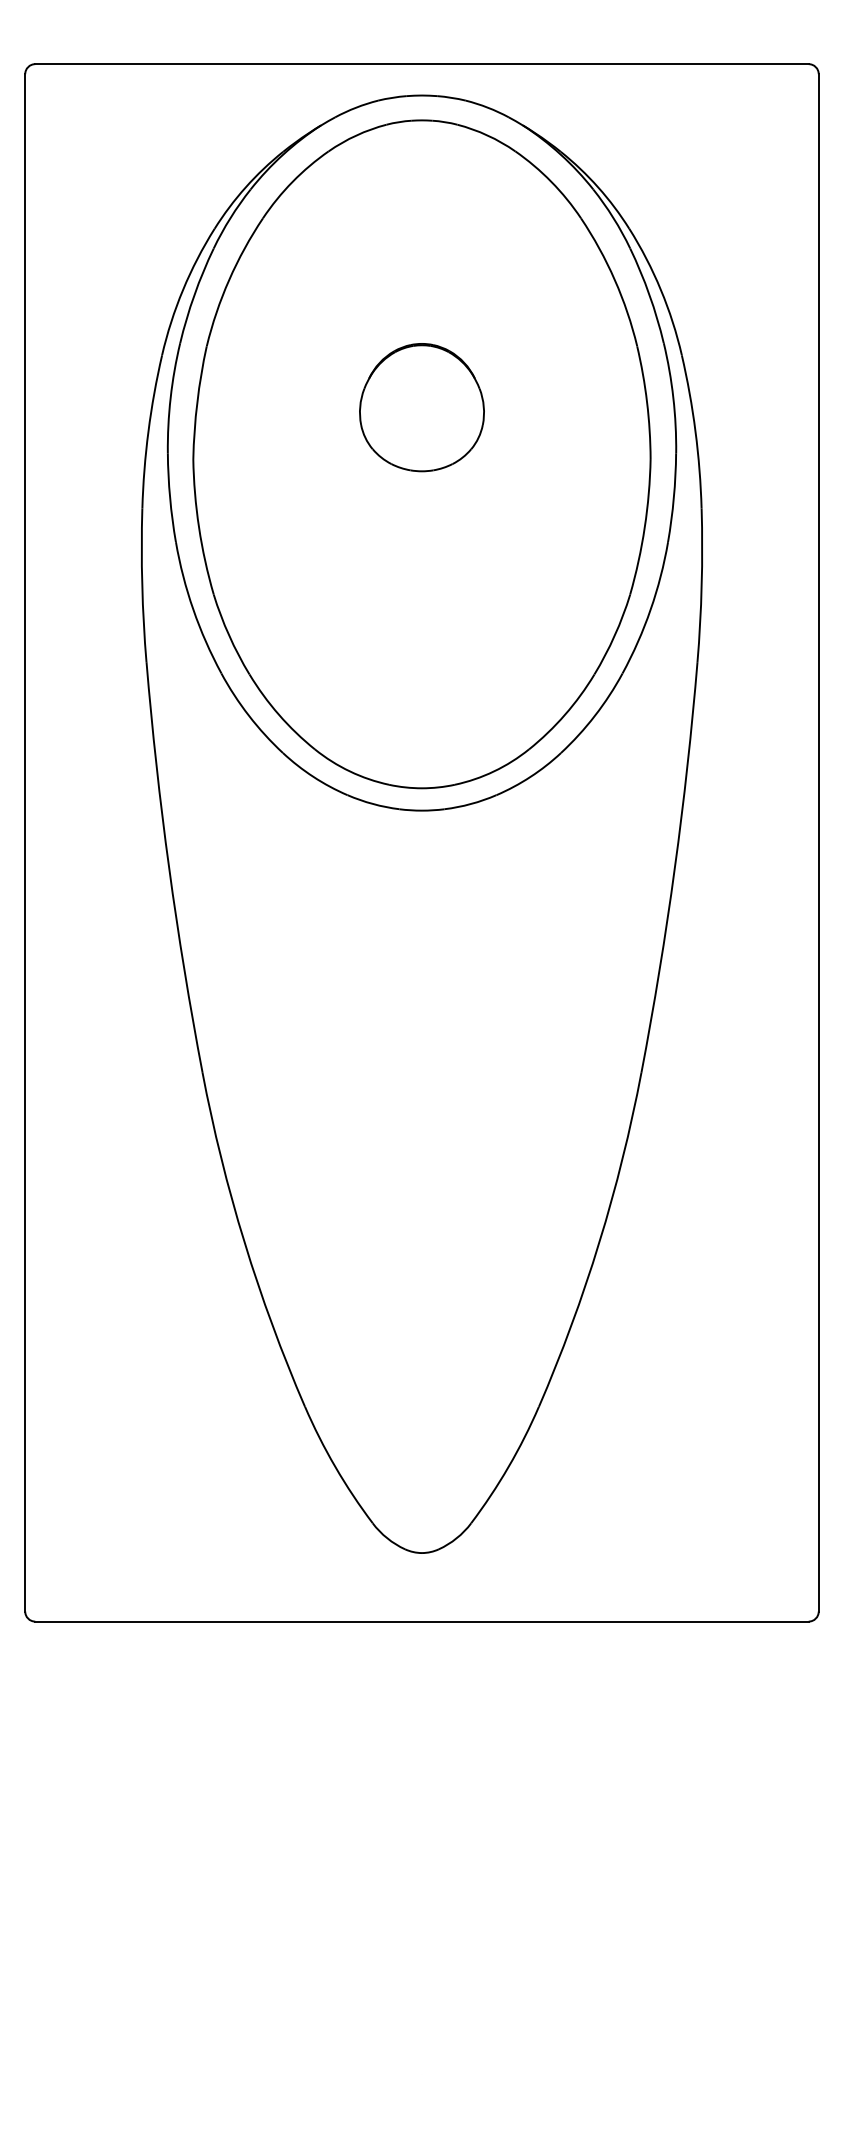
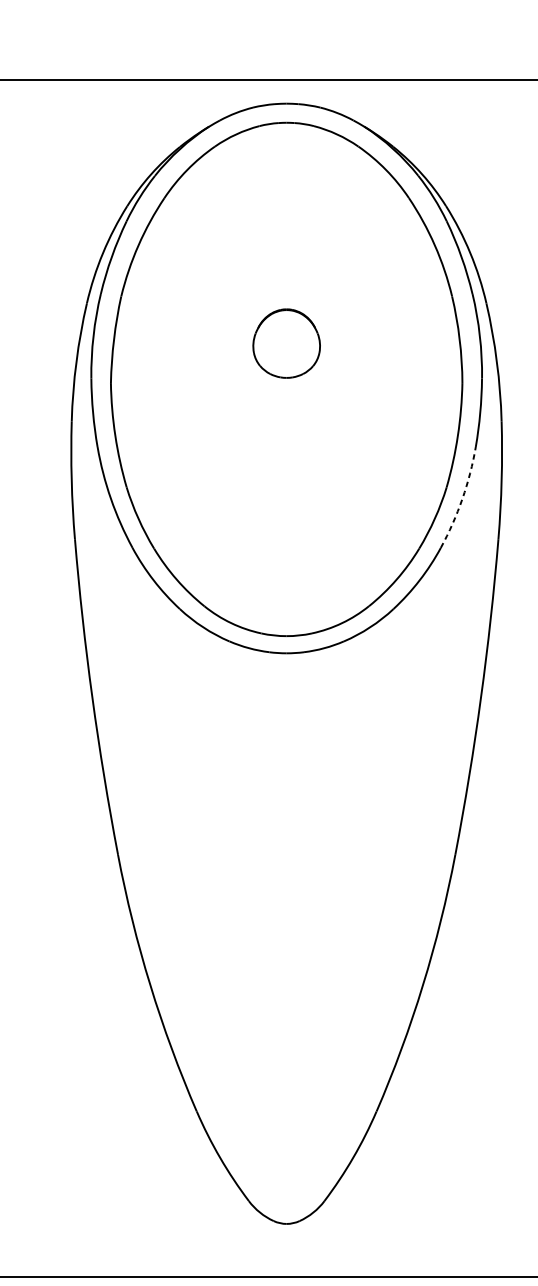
part: (421, 407) -> (286, 343), size x0.7
arc: (650, 609) -> (462, 498), solid -> dashed

